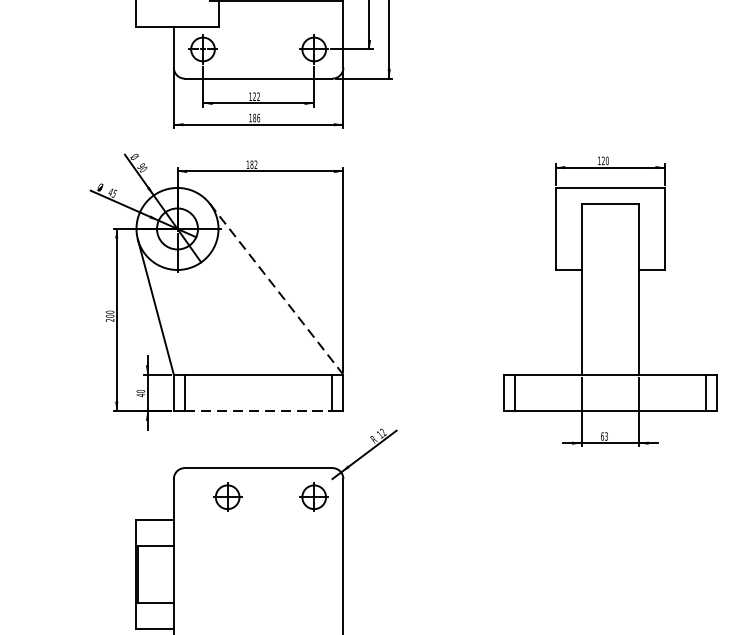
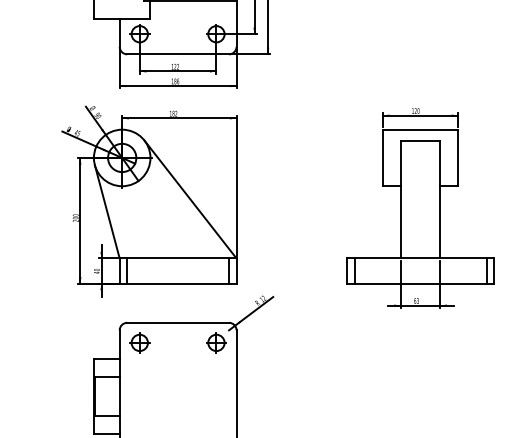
line: (276, 289) -> (190, 199), dashed -> solid
line: (259, 411) -> (178, 283), dashed -> solid
part: (227, 496) -> (139, 342), moved

